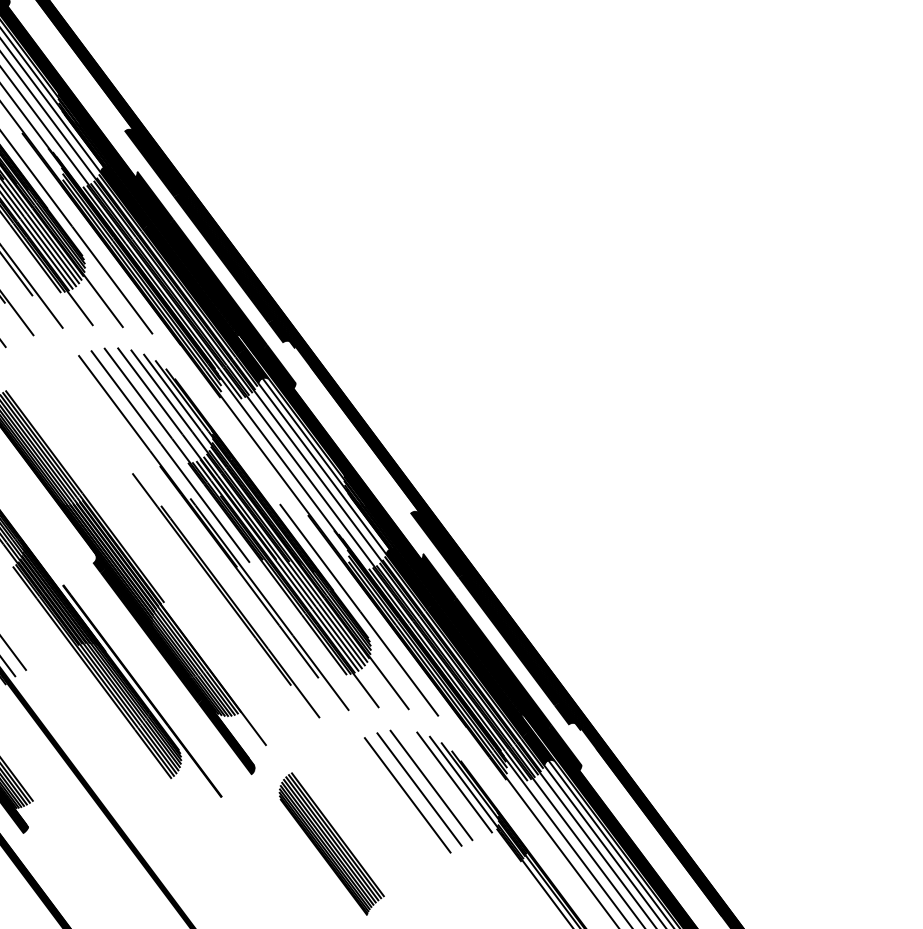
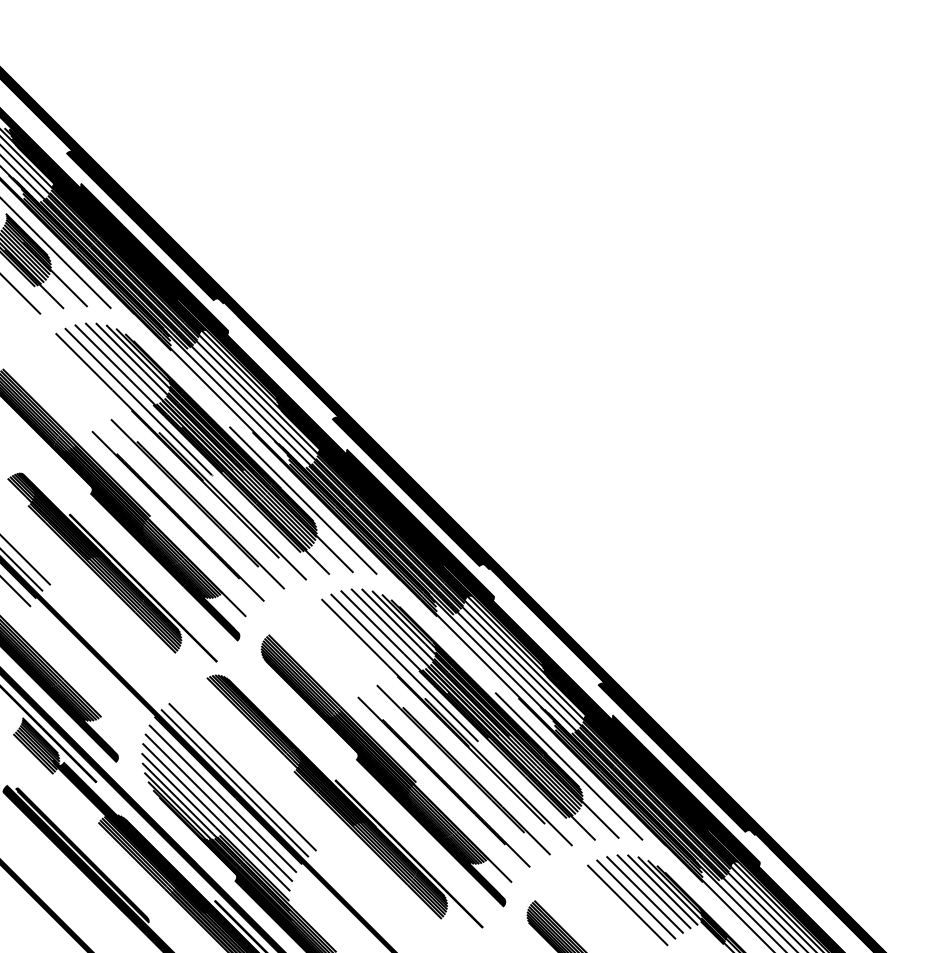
line: (198, 606) -> (443, 781), added
line: (442, 782) -> (653, 891), added

